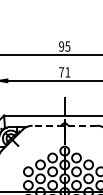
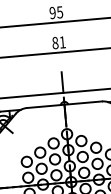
text: (61, 72) -> (55, 43), 71 -> 81
line: (64, 125) -> (64, 104), dashed -> solid

